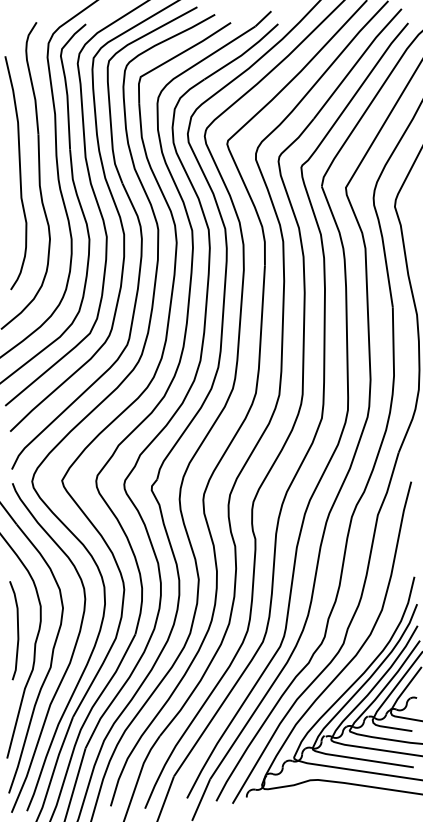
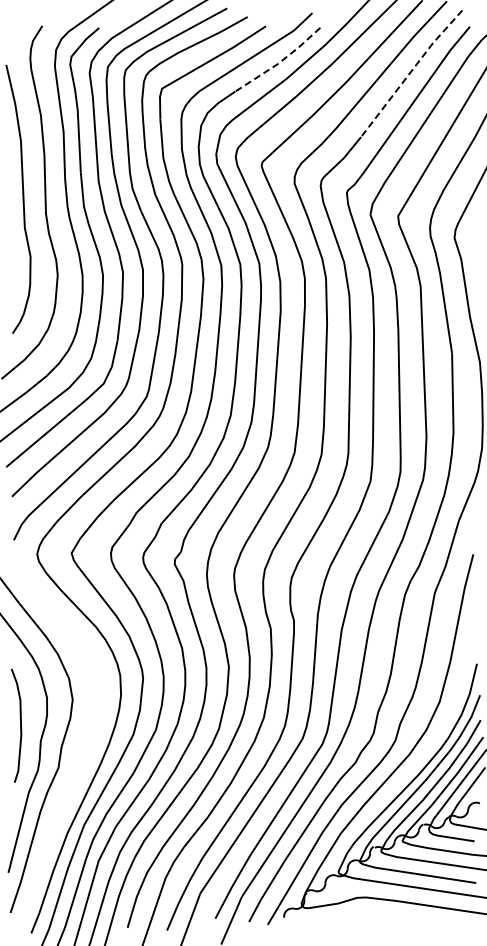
line: (243, 54) -> (280, 62), solid -> dashed
line: (356, 62) -> (410, 72), solid -> dashed
curve: (71, 654) -> (82, 753), removed

